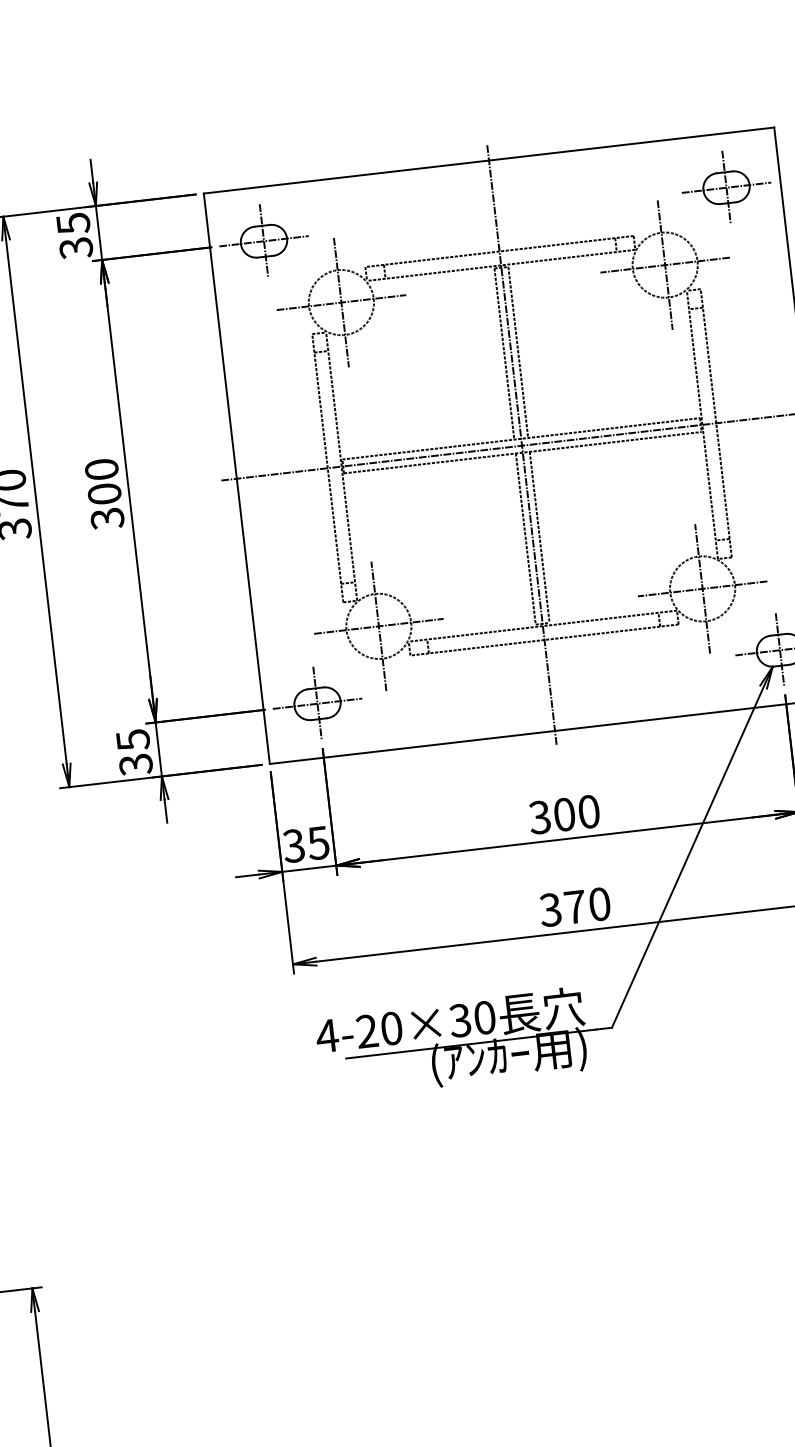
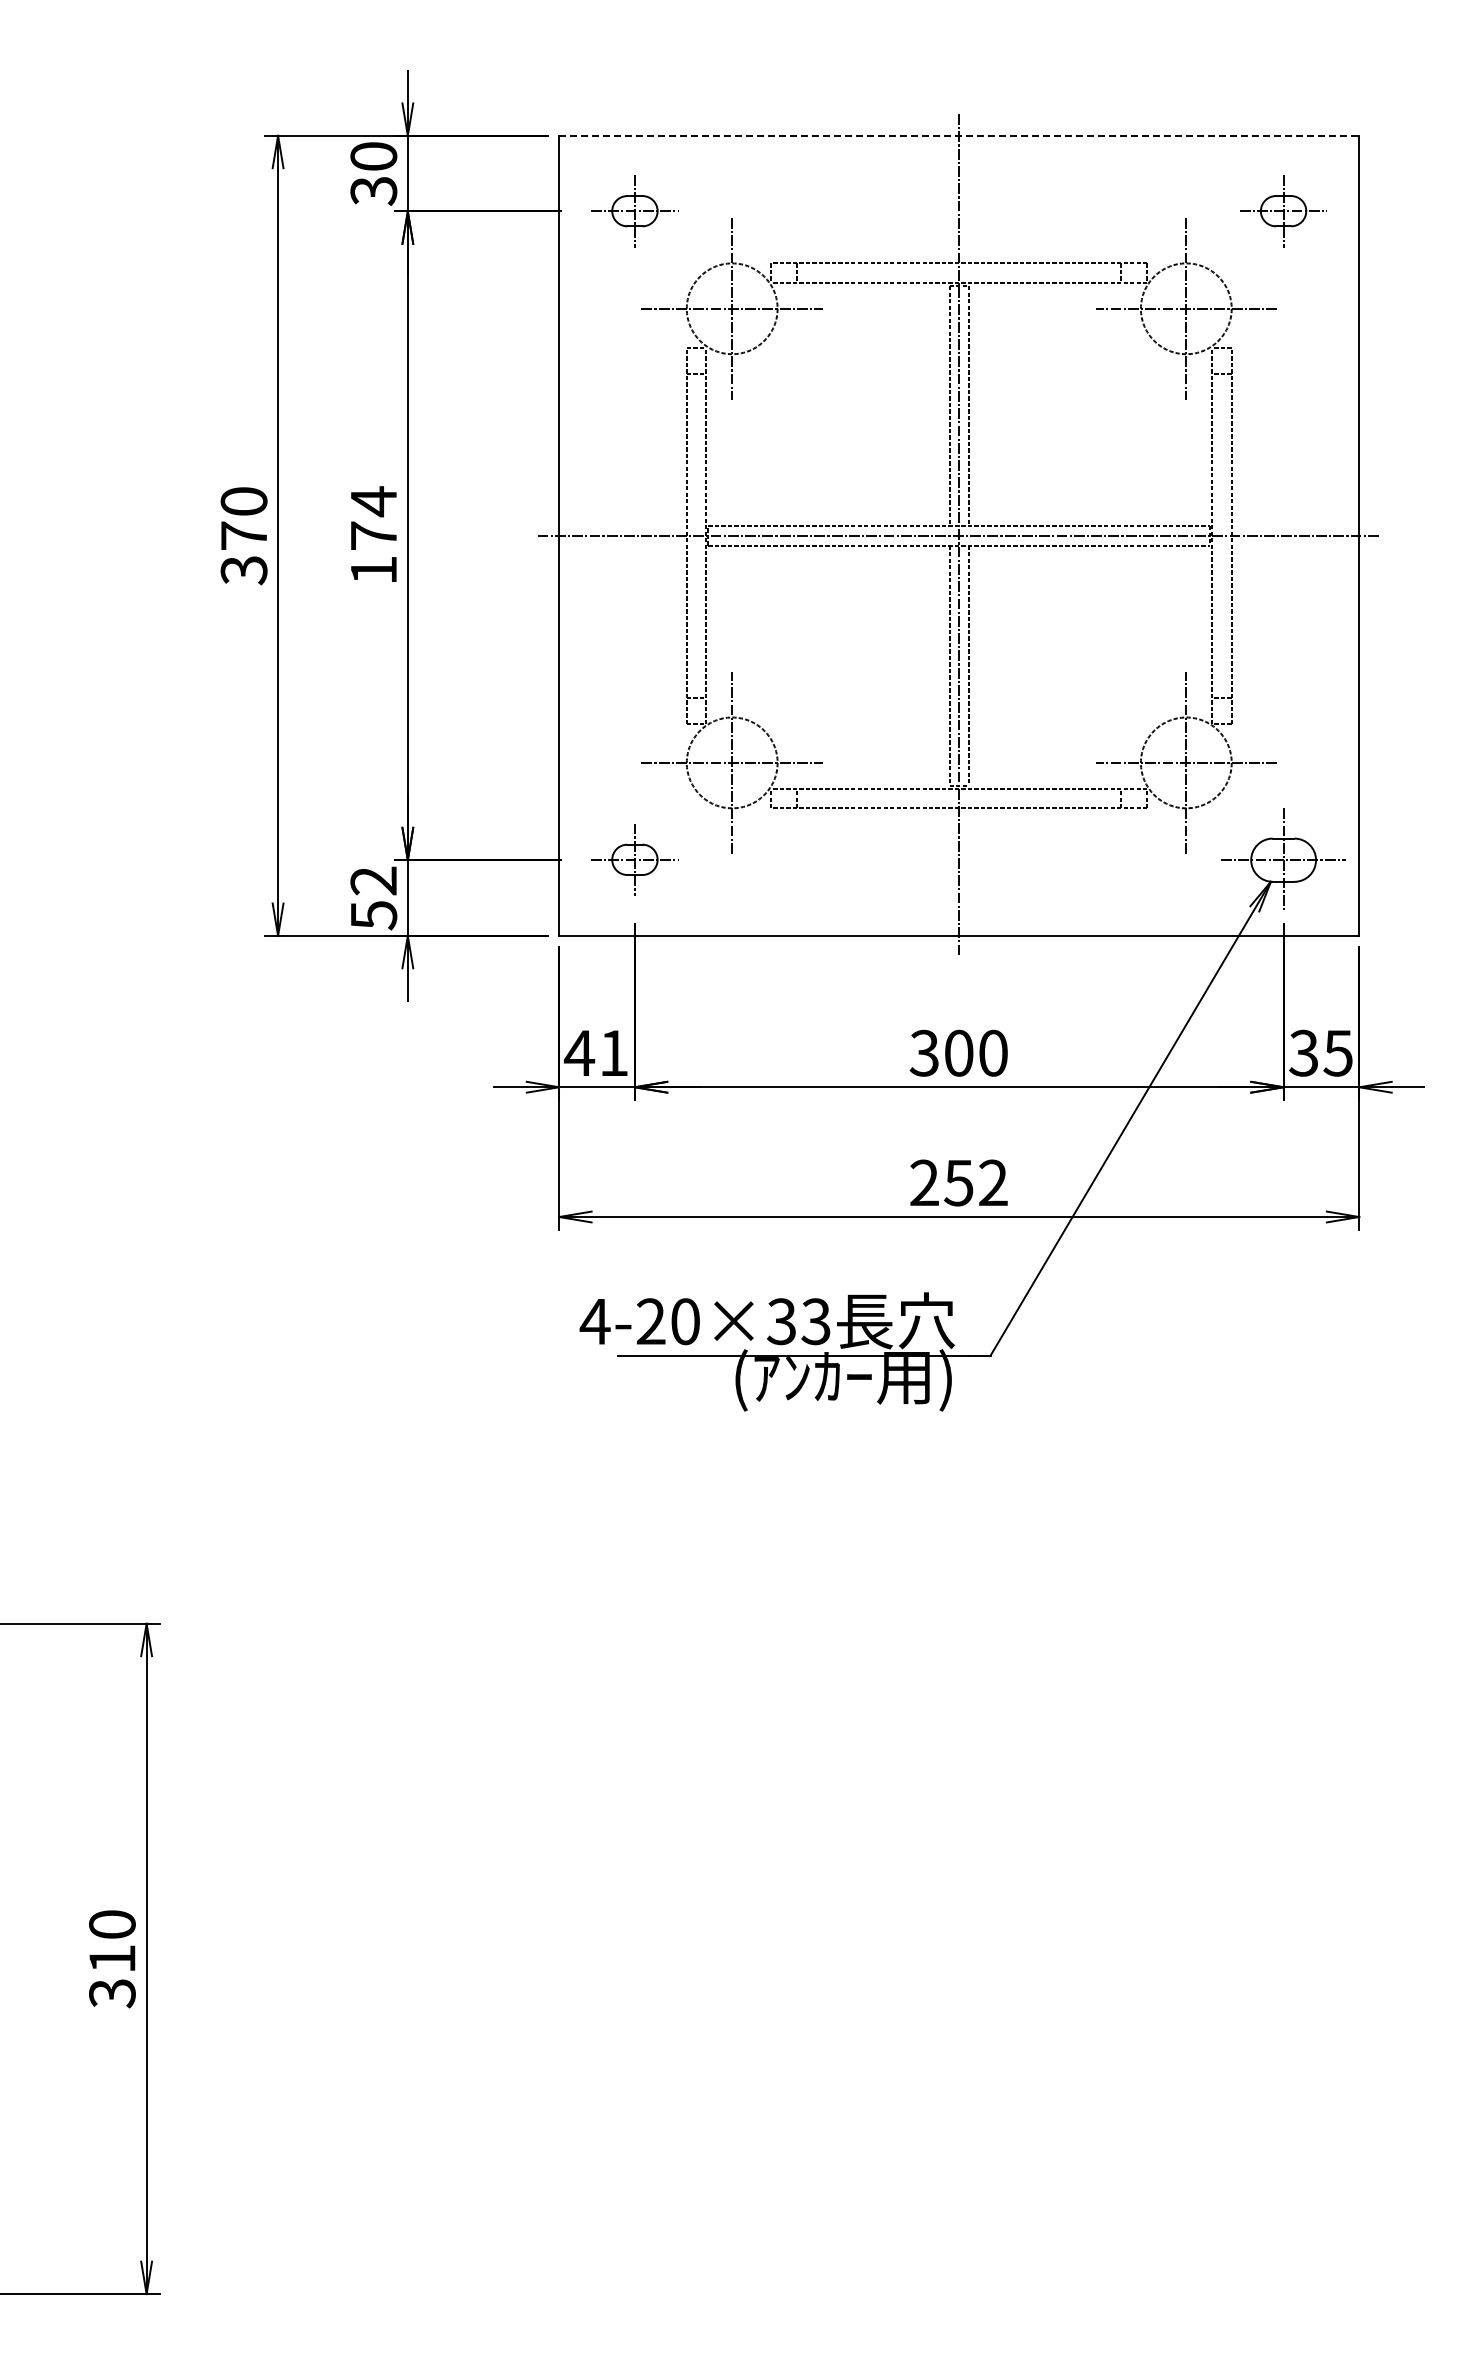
line: (489, 160) -> (959, 135), solid -> dashed
part: (726, 187) -> (1283, 210), size x0.7
text: (73, 223) -> (373, 156), 35 -> 30
part: (263, 240) -> (634, 210), size x0.7
text: (104, 493) -> (373, 535), 300 -> 174
part: (317, 702) -> (634, 858), size x0.7
text: (134, 752) -> (373, 898), 35 -> 52
text: (306, 844) -> (596, 1052), 35 -> 41
text: (574, 906) -> (958, 1182), 370 -> 252
text: (484, 1017) -> (815, 1321), 4-20×30 -> 4-20×33

